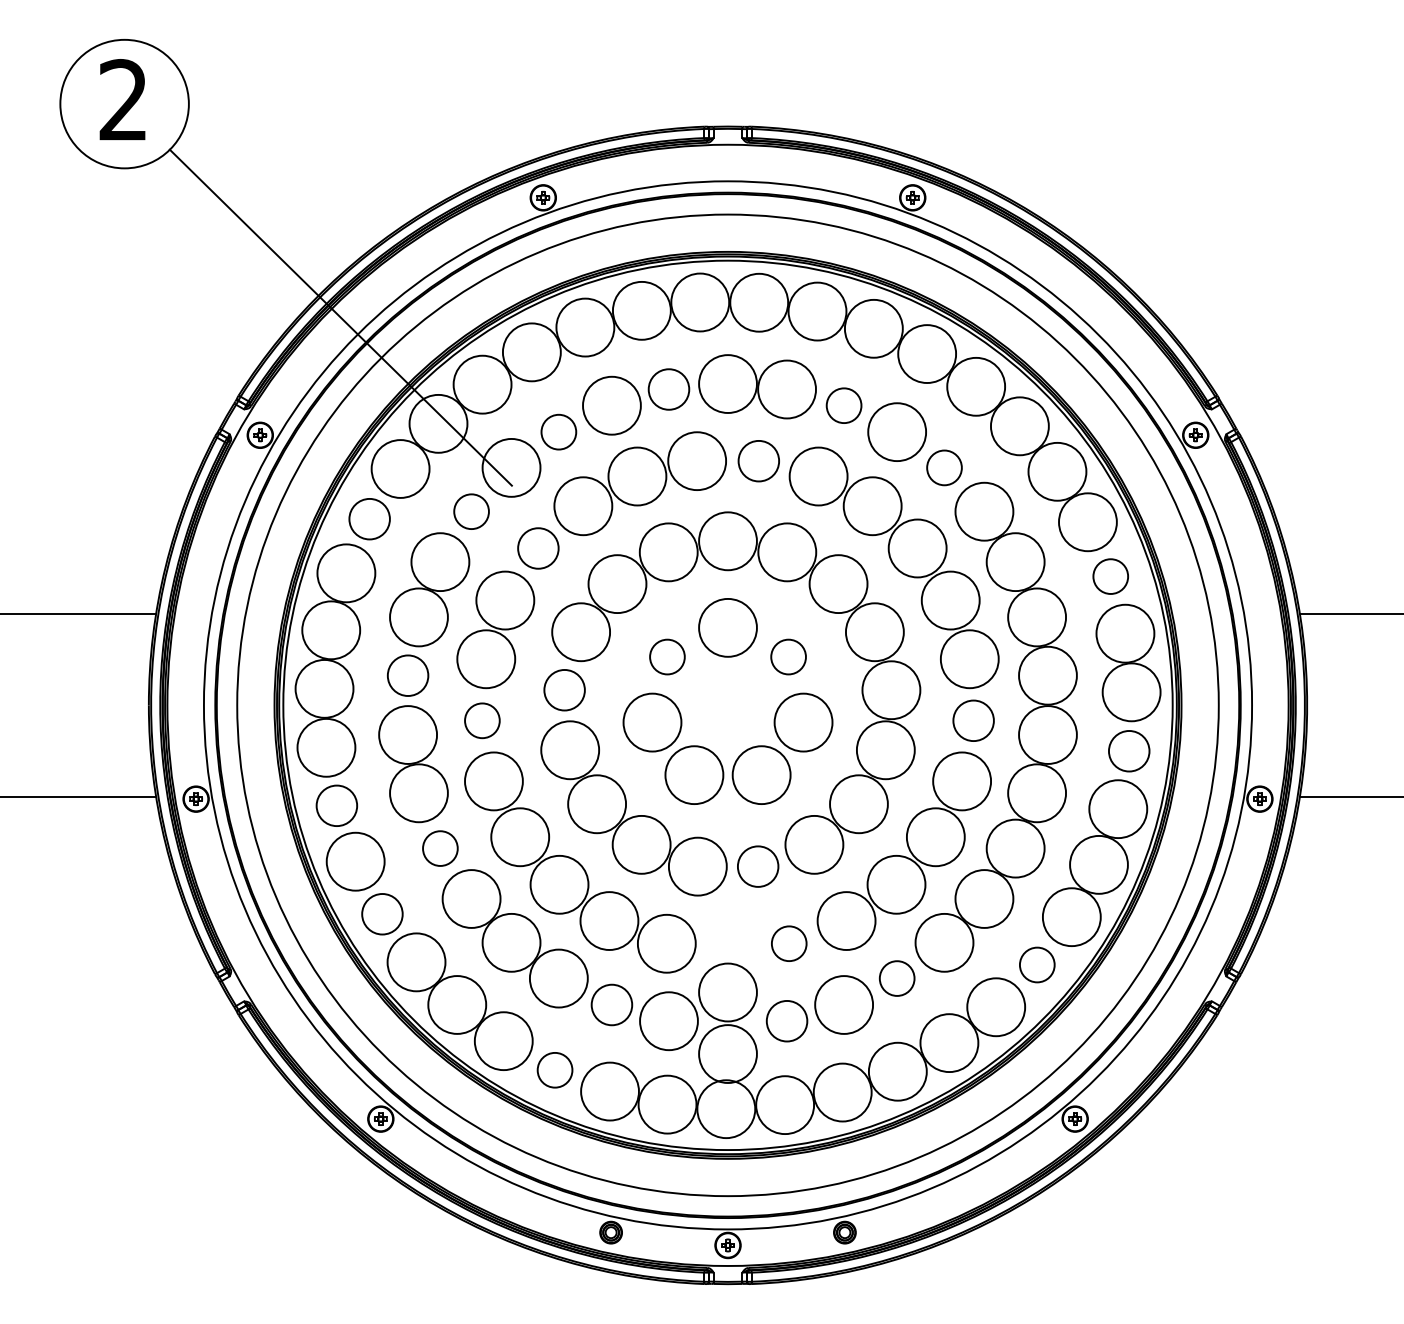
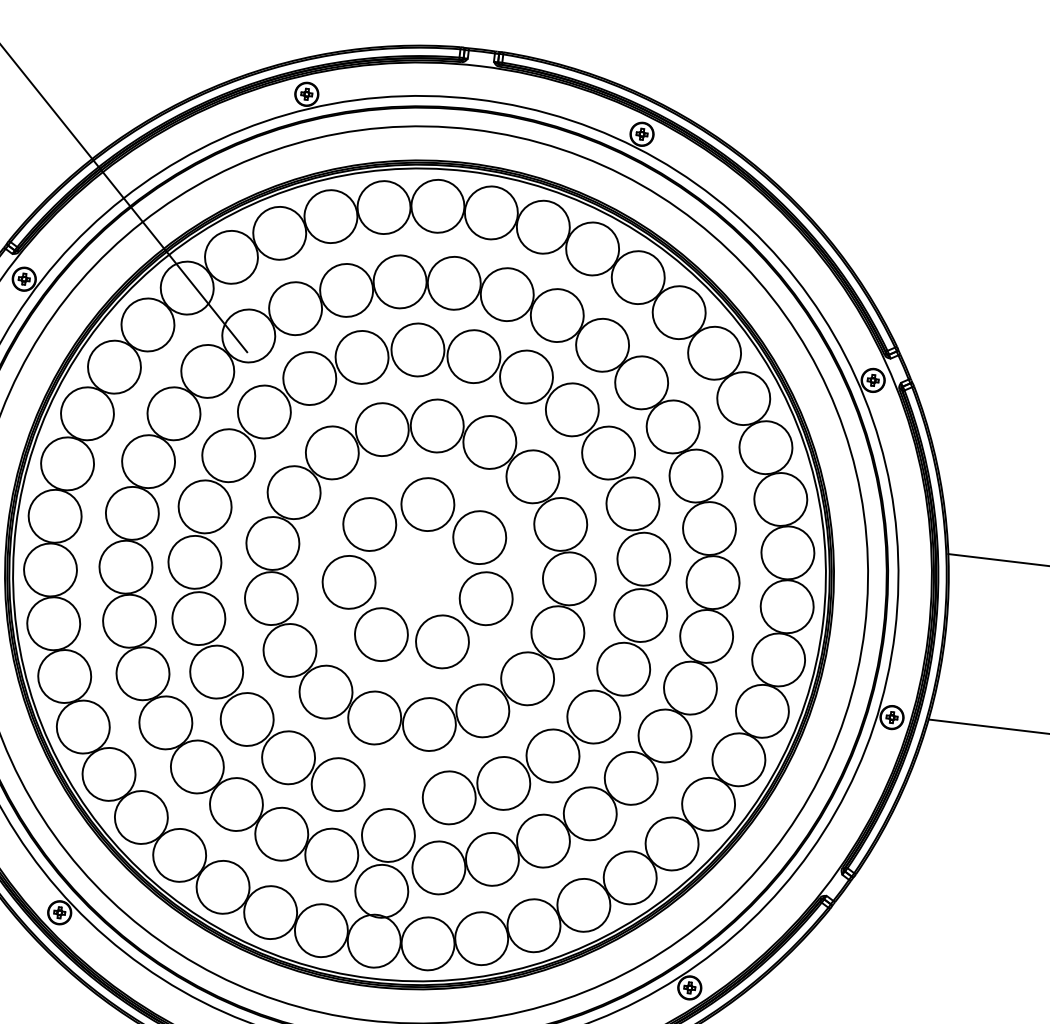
circle: (668, 389) -> (399, 281), size x1.43
circle: (844, 405) -> (557, 315), size x1.67
circle: (558, 432) -> (295, 308), size x1.67
circle: (758, 461) -> (473, 356), size x1.43
circle: (944, 467) -> (641, 382), size x1.67
circle: (471, 511) -> (207, 371), size x1.67
circle: (369, 519) -> (114, 367), size x1.43
circle: (538, 548) -> (264, 412), size x1.43
circle: (1110, 576) -> (780, 499), size x1.67
circle: (667, 657) -> (369, 524), size x1.67
circle: (788, 657) -> (479, 538), size x1.67
circle: (408, 675) -> (132, 513), size x1.43
circle: (564, 690) -> (272, 543), size x1.43
circle: (482, 720) -> (195, 562), size x1.67
circle: (973, 720) -> (640, 615), size x1.43
circle: (1129, 751) -> (778, 660), size x1.43
circle: (336, 805) -> (53, 623), size x1.43
circle: (440, 848) -> (143, 673), size x1.67
circle: (758, 866) -> (429, 724), size x1.43
circle: (382, 914) -> (83, 727), size x1.43
circle: (789, 943) -> (449, 797), size x1.67
circle: (1037, 964) -> (672, 843), size x1.67
circle: (897, 978) -> (543, 841), size x1.67
circle: (611, 1004) -> (281, 833), size x1.43
circle: (787, 1021) -> (439, 868), size x1.43
circle: (555, 1070) -> (223, 887), size x1.67

